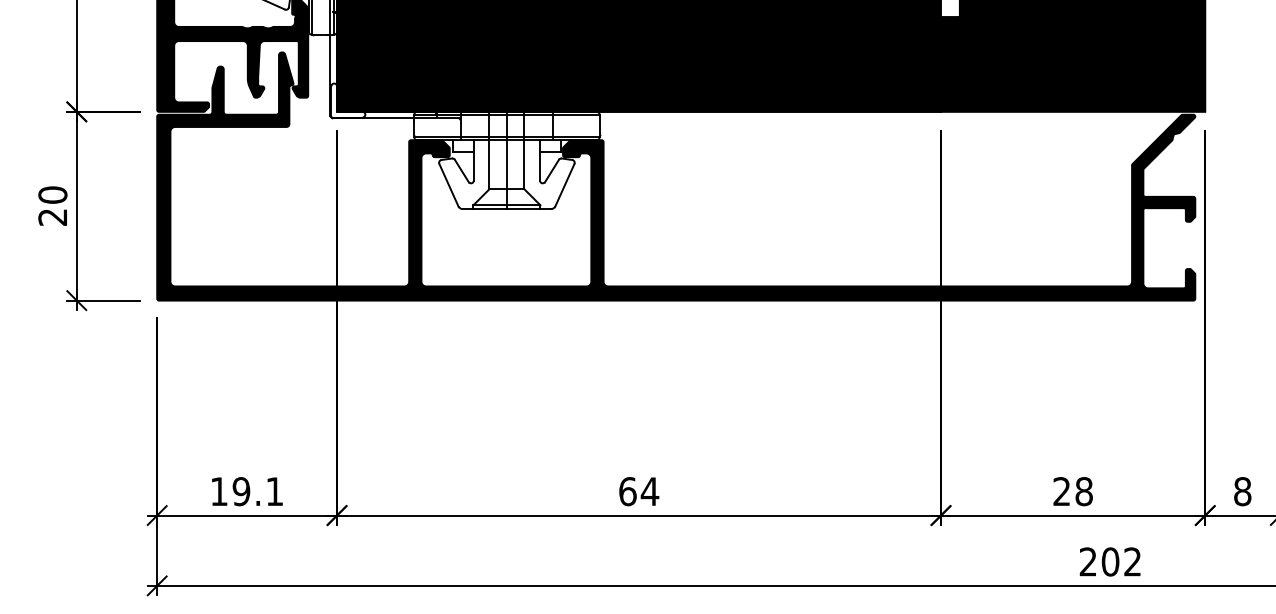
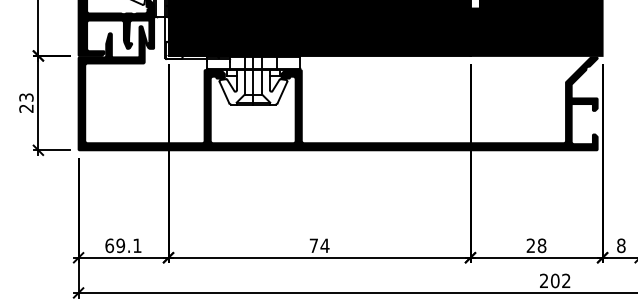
text: (52, 194) -> (26, 97), 20 -> 23
text: (218, 491) -> (109, 245), 19.1 -> 69.1
text: (626, 491) -> (313, 245), 64 -> 74

